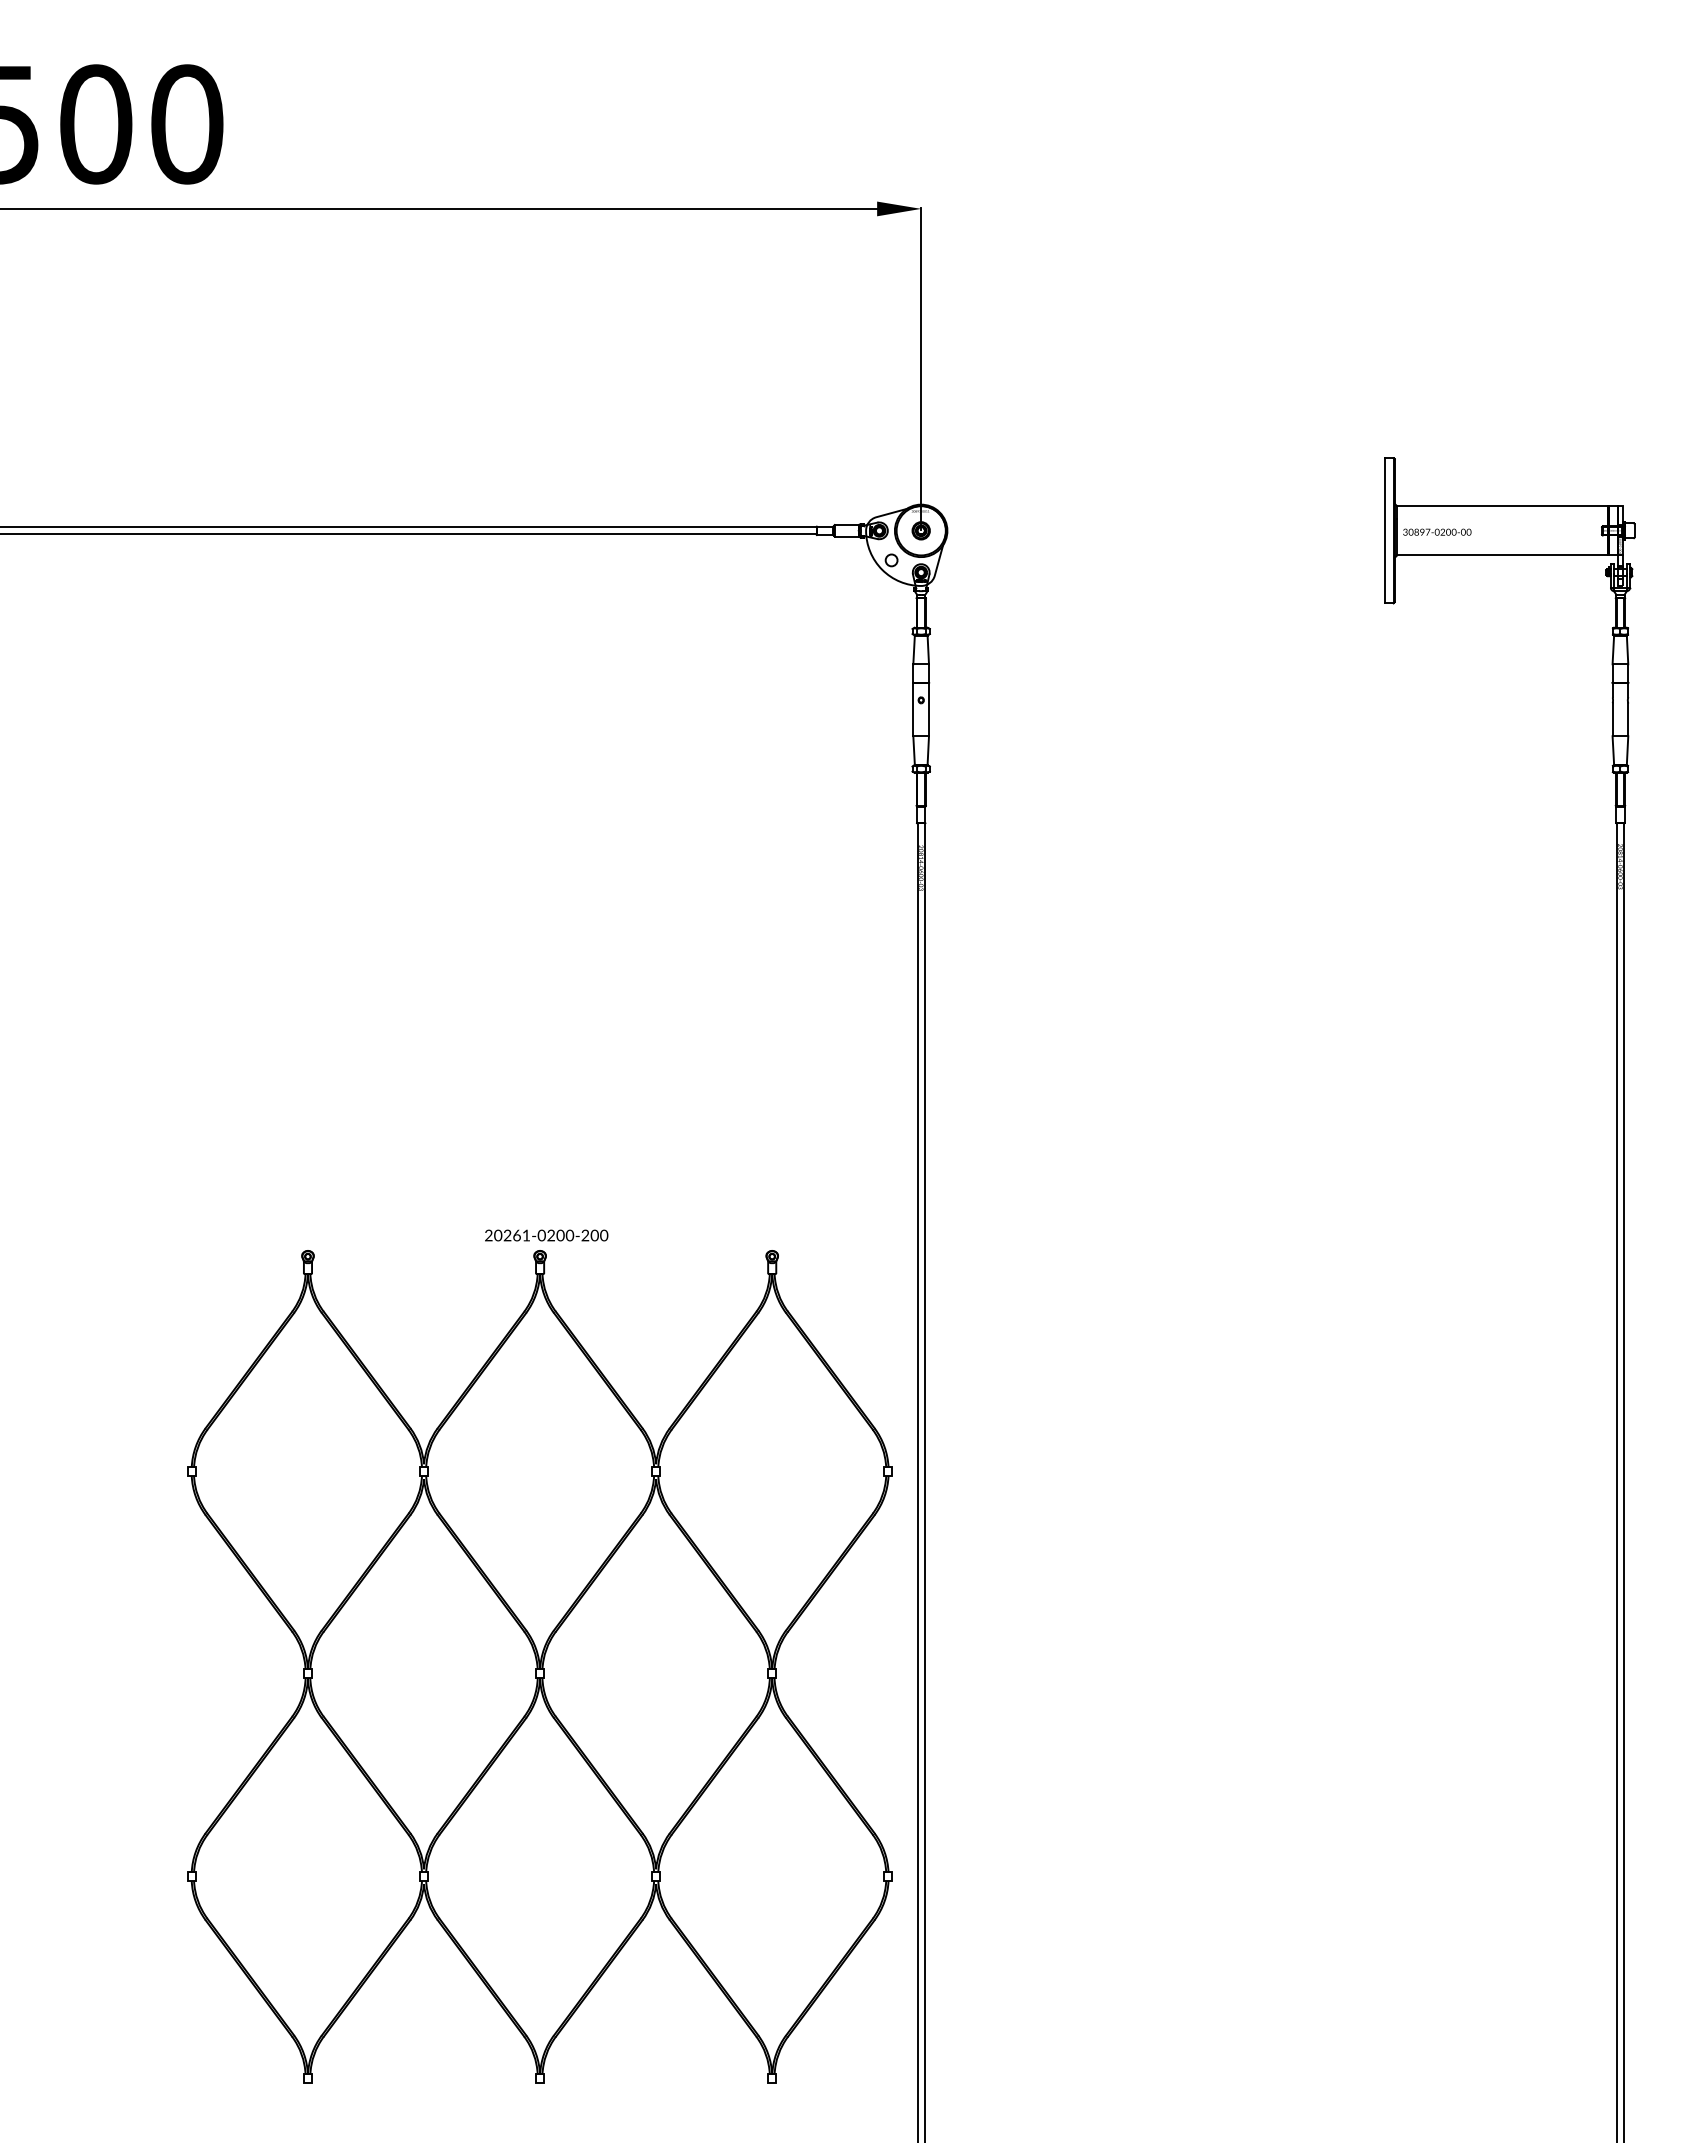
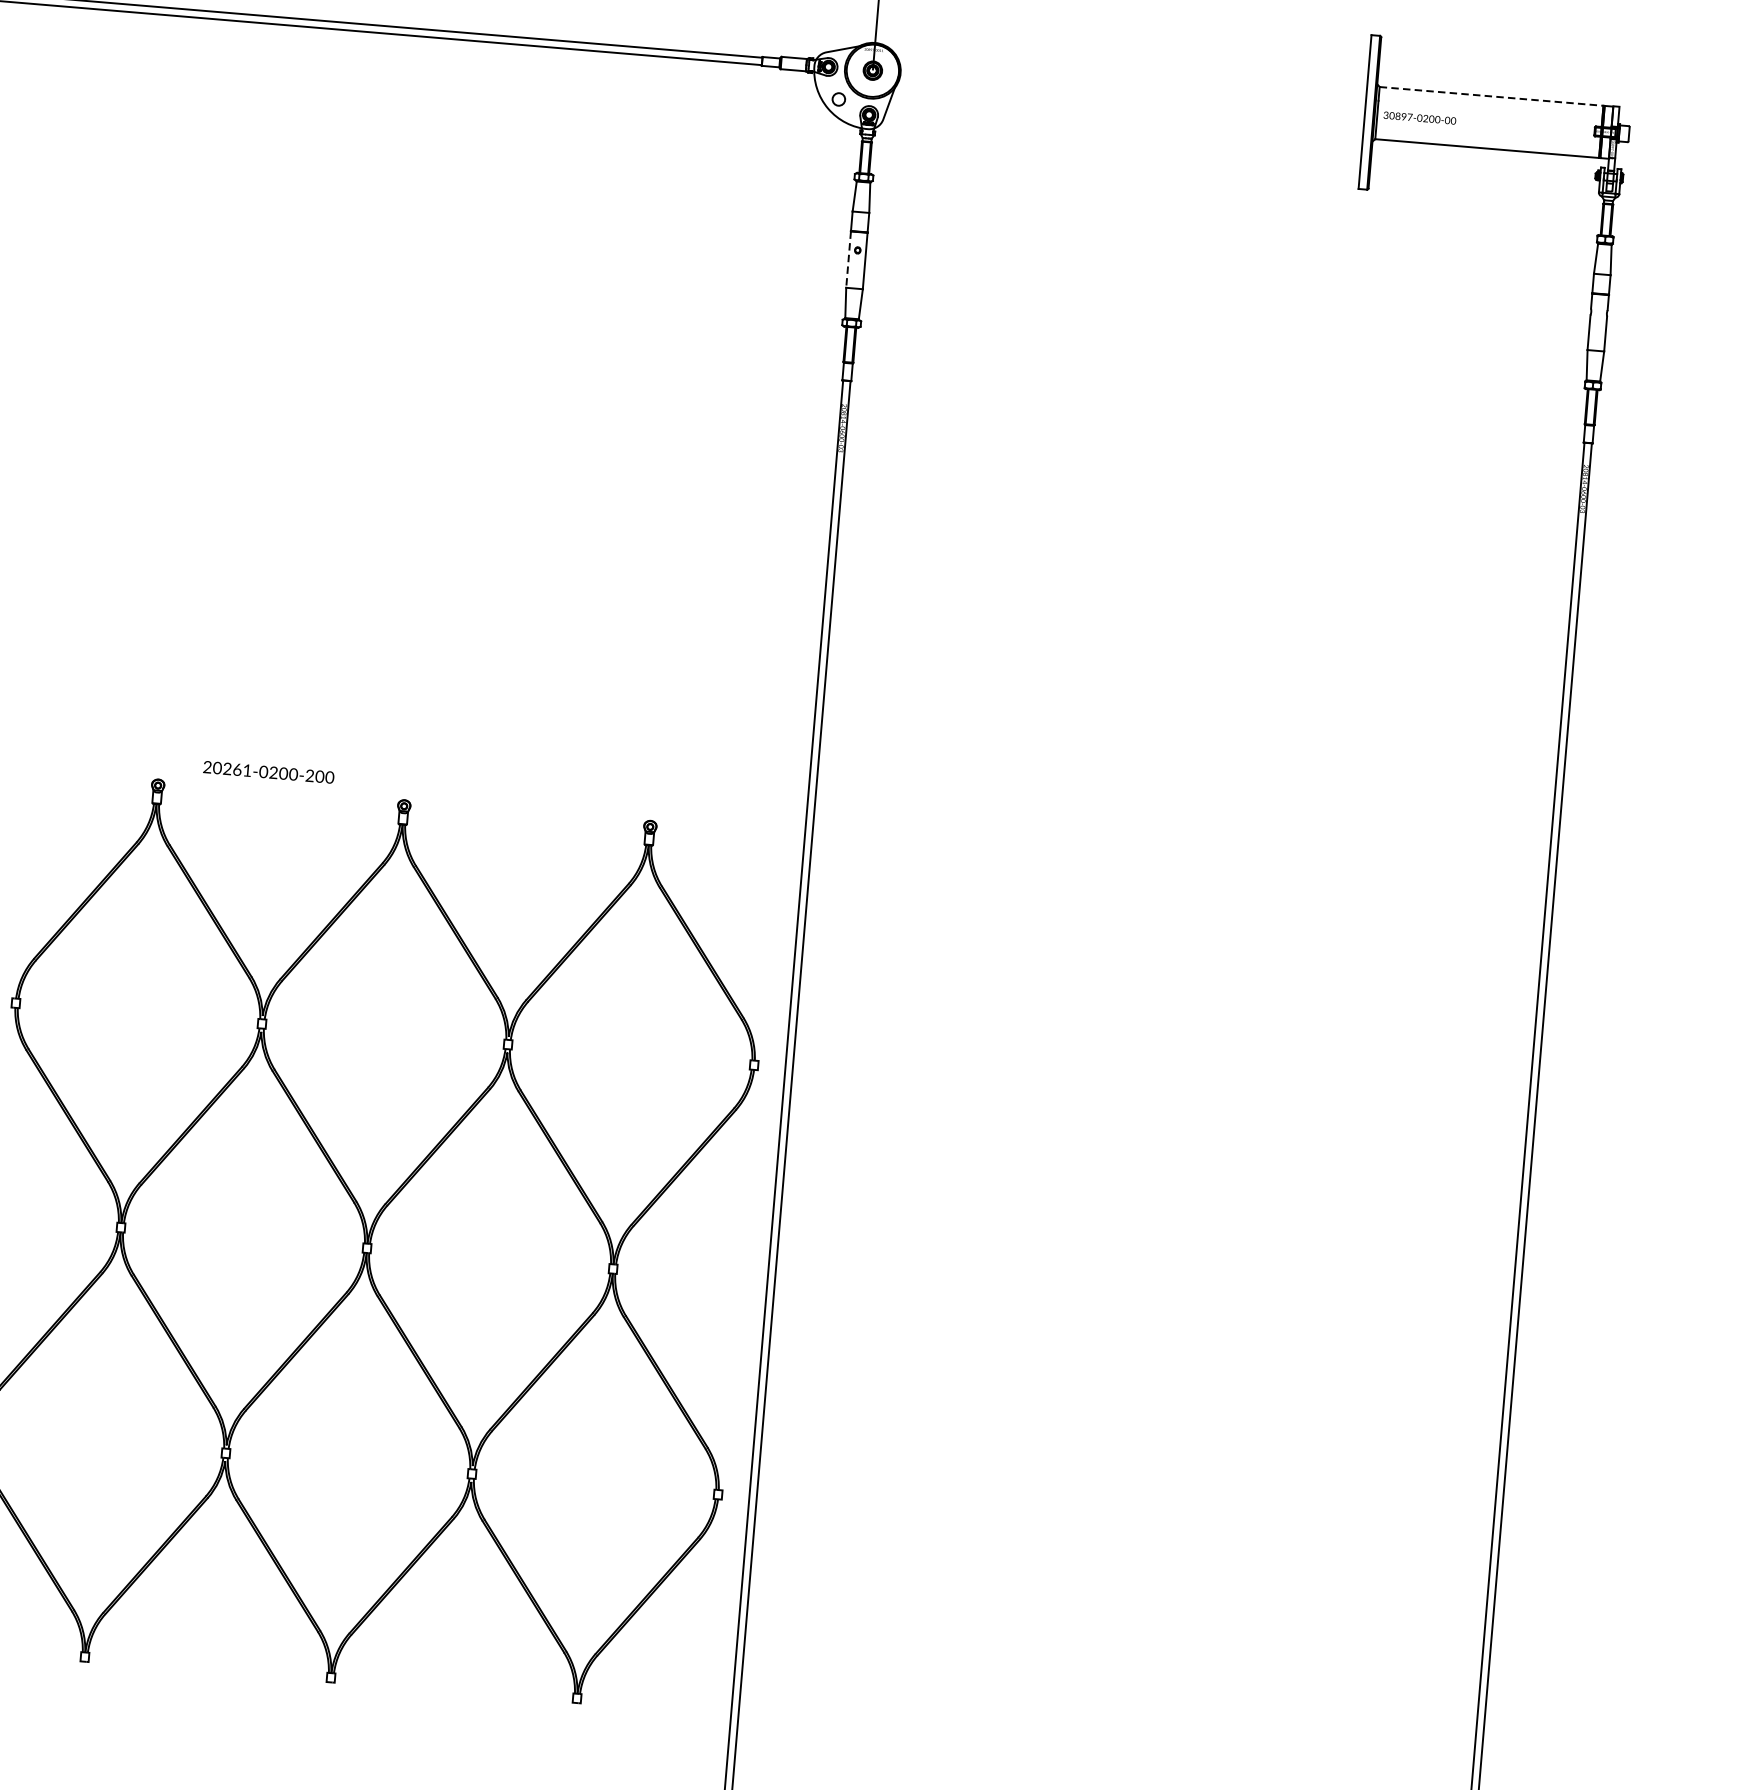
line: (1502, 506) -> (1491, 96), solid -> dashed
line: (913, 709) -> (848, 259), solid -> dashed
text: (546, 1235) -> (268, 772), moved

